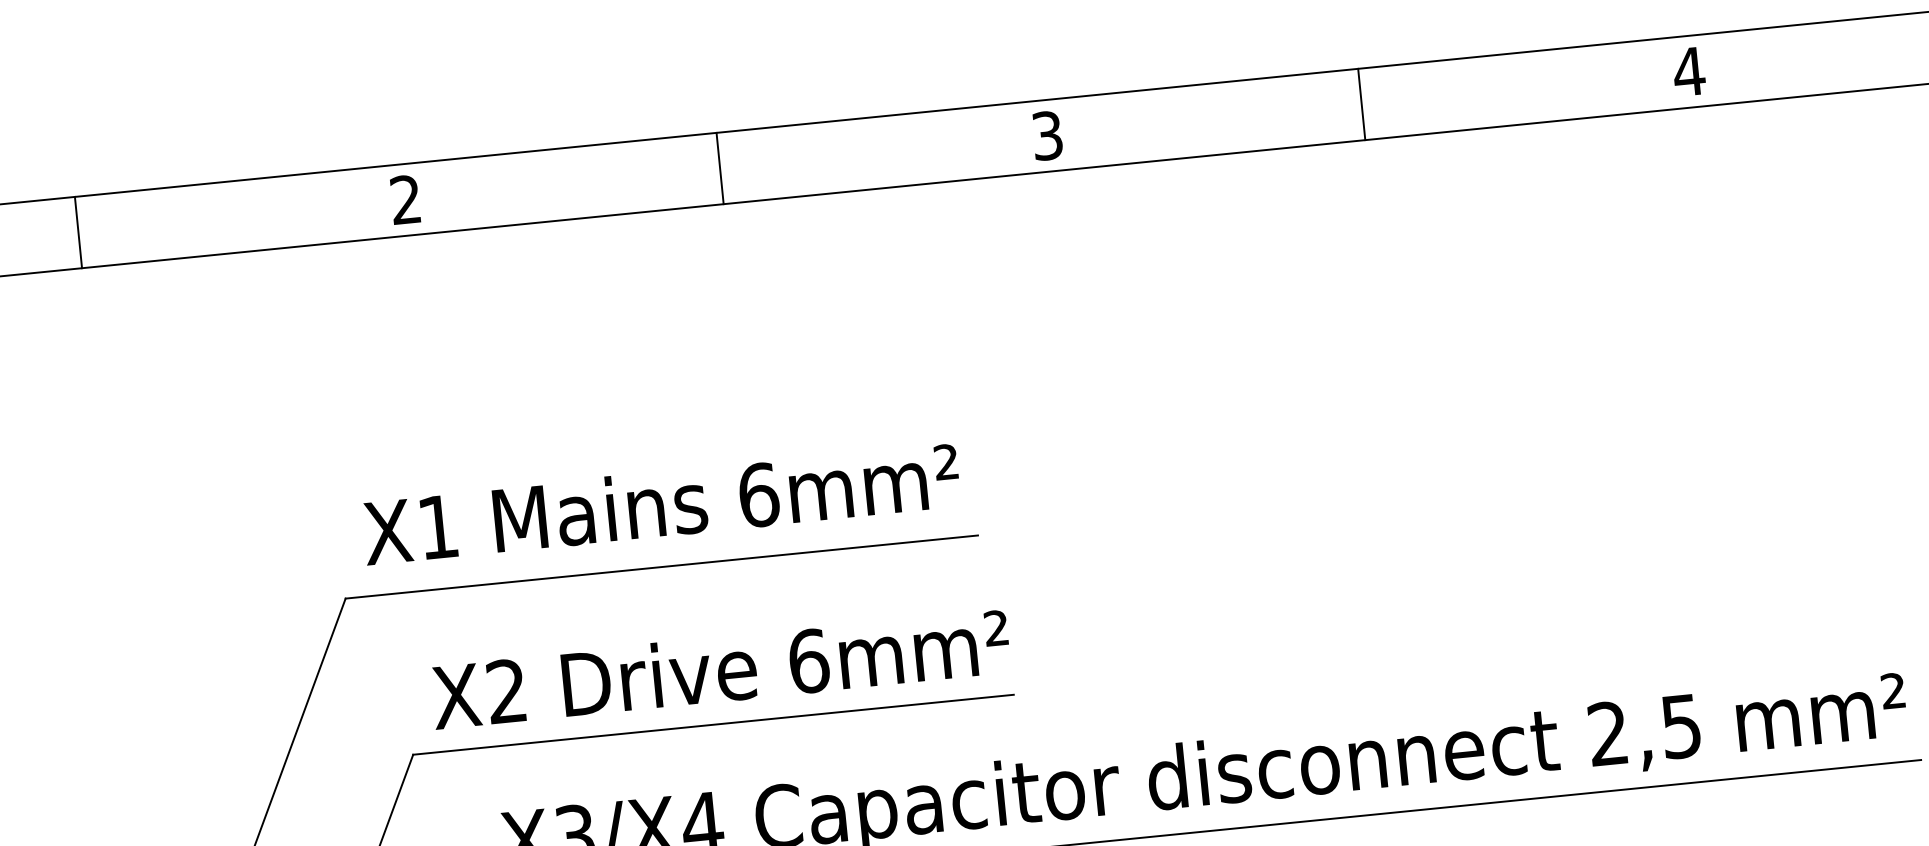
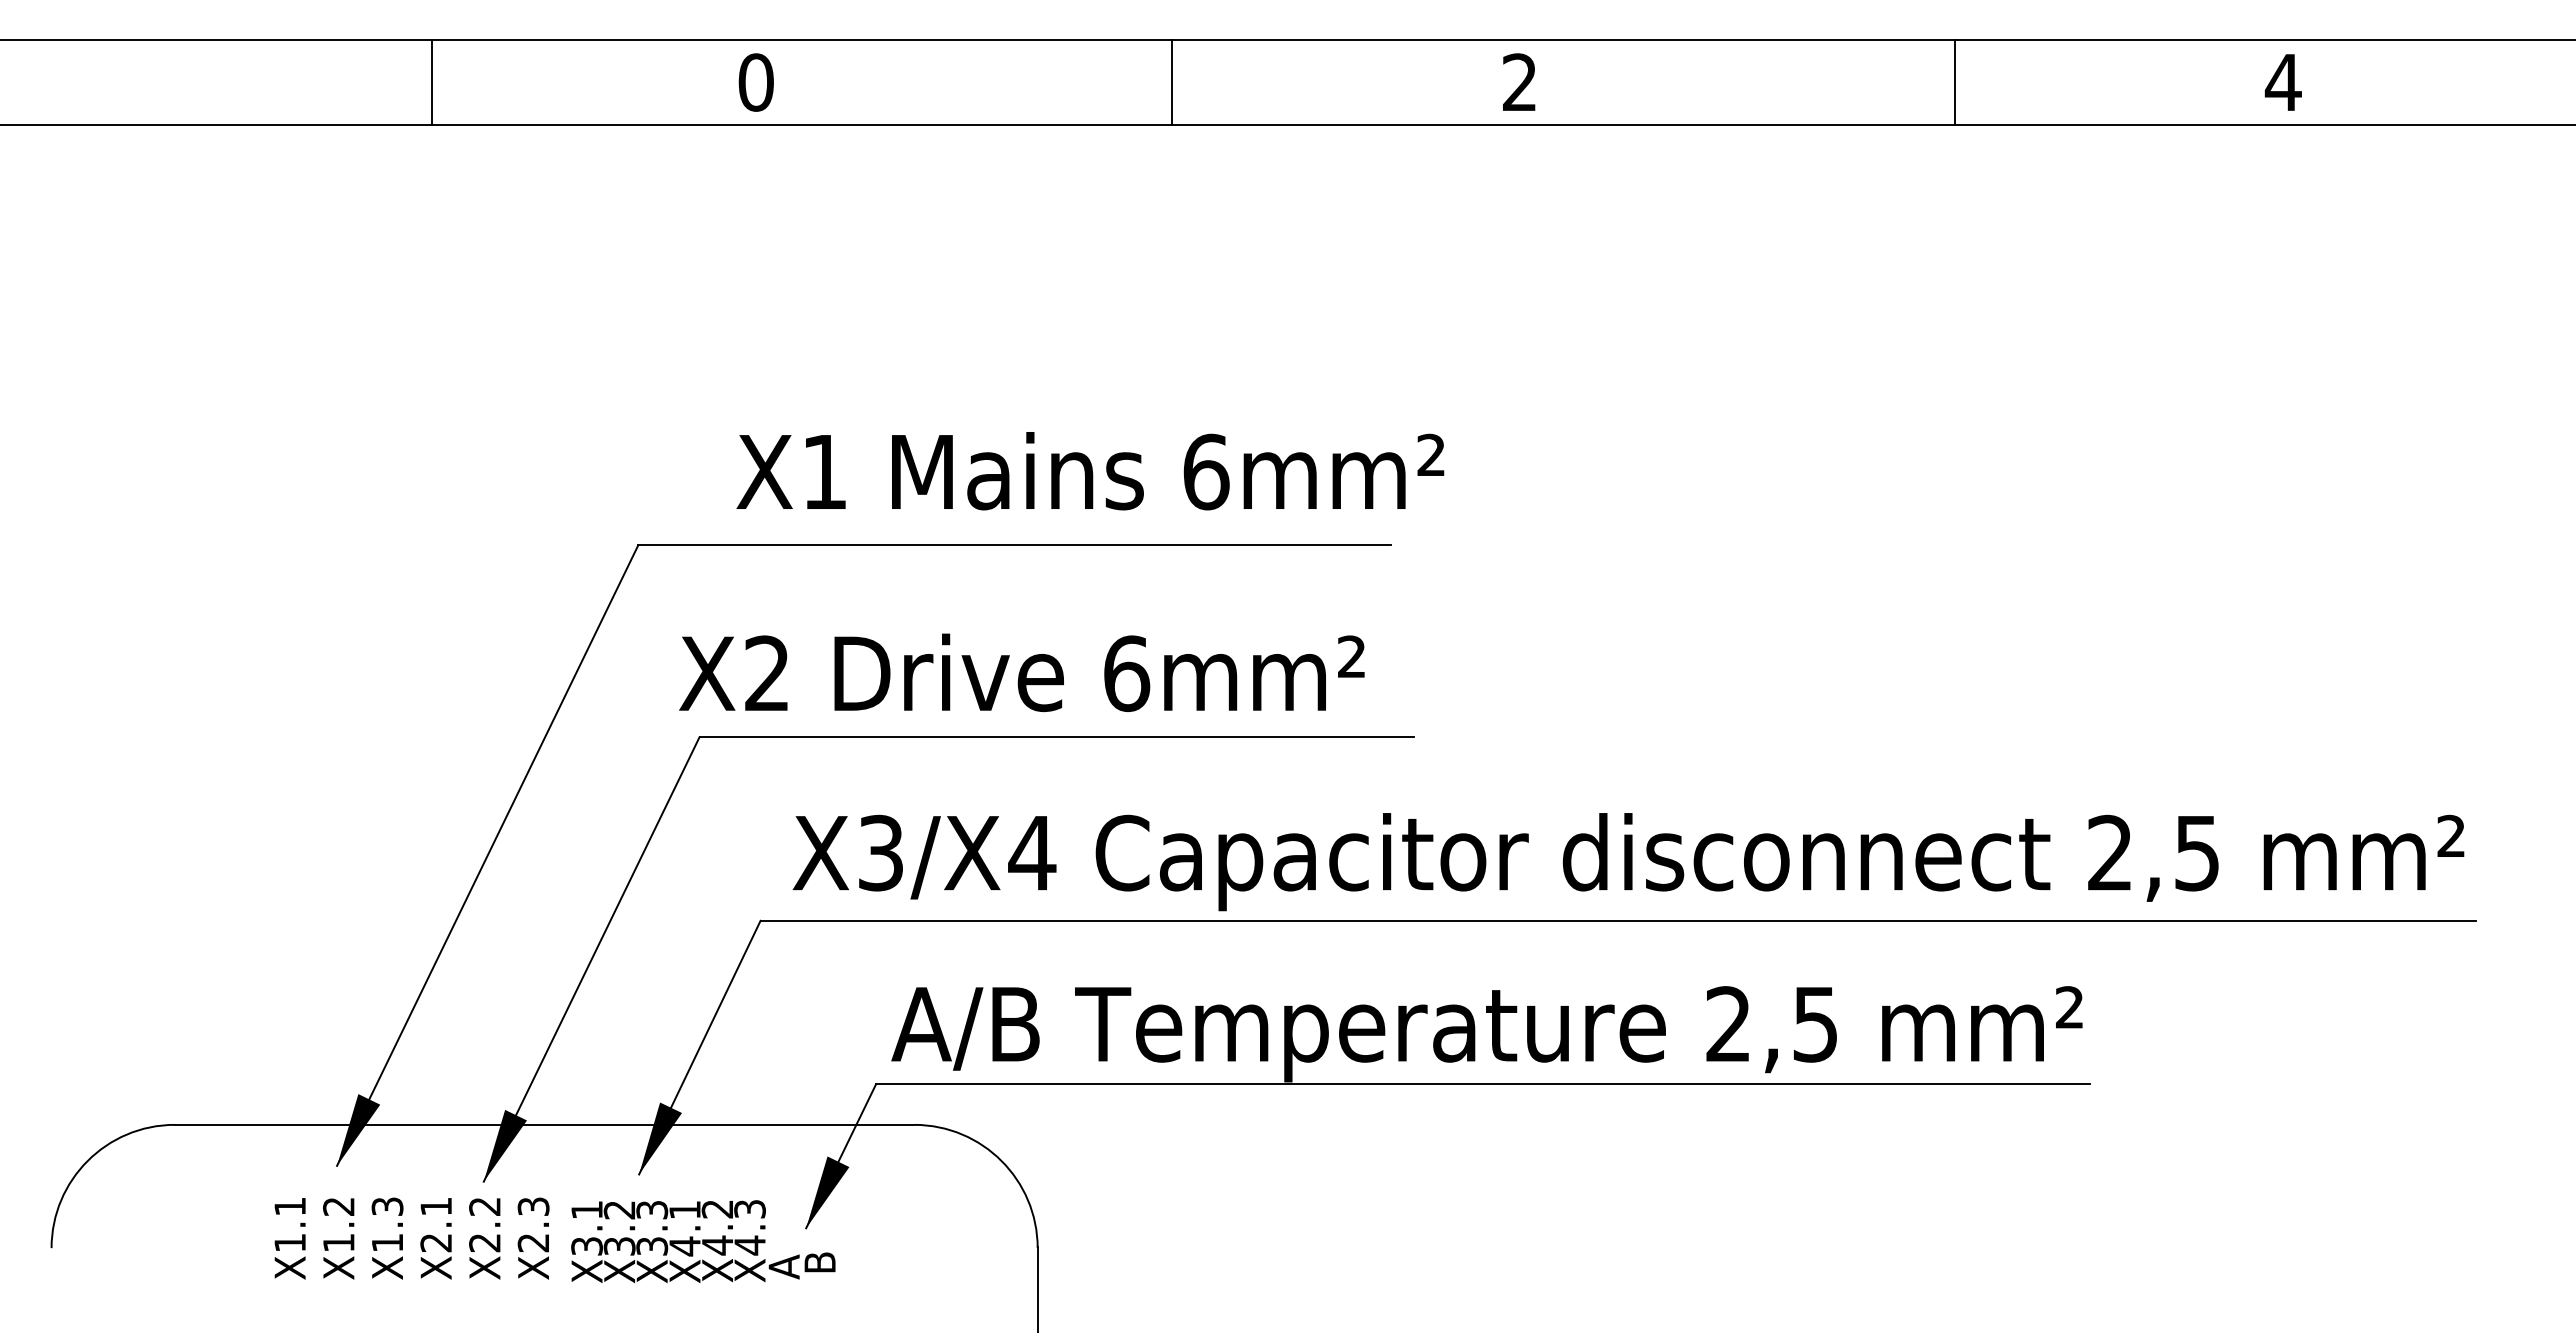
line: (1361, 104) -> (1954, 82), moved
text: (1047, 135) -> (1519, 82), 3 -> 2
line: (720, 168) -> (1172, 82), moved
text: (405, 199) -> (755, 82), 2 -> 0
line: (78, 232) -> (432, 82), moved
text: (661, 504) -> (1090, 471), moved
text: (720, 669) -> (1021, 672), moved

